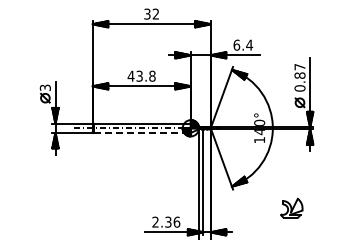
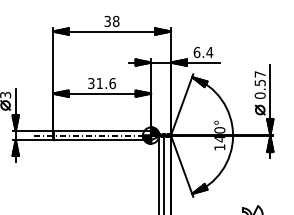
text: (155, 13) -> (115, 20), 32 -> 38
text: (141, 75) -> (101, 82), 43.8 -> 31.6
text: (299, 75) -> (259, 82), 0.87 -> 0.57
line: (142, 132) -> (102, 139), dashed -> solid

